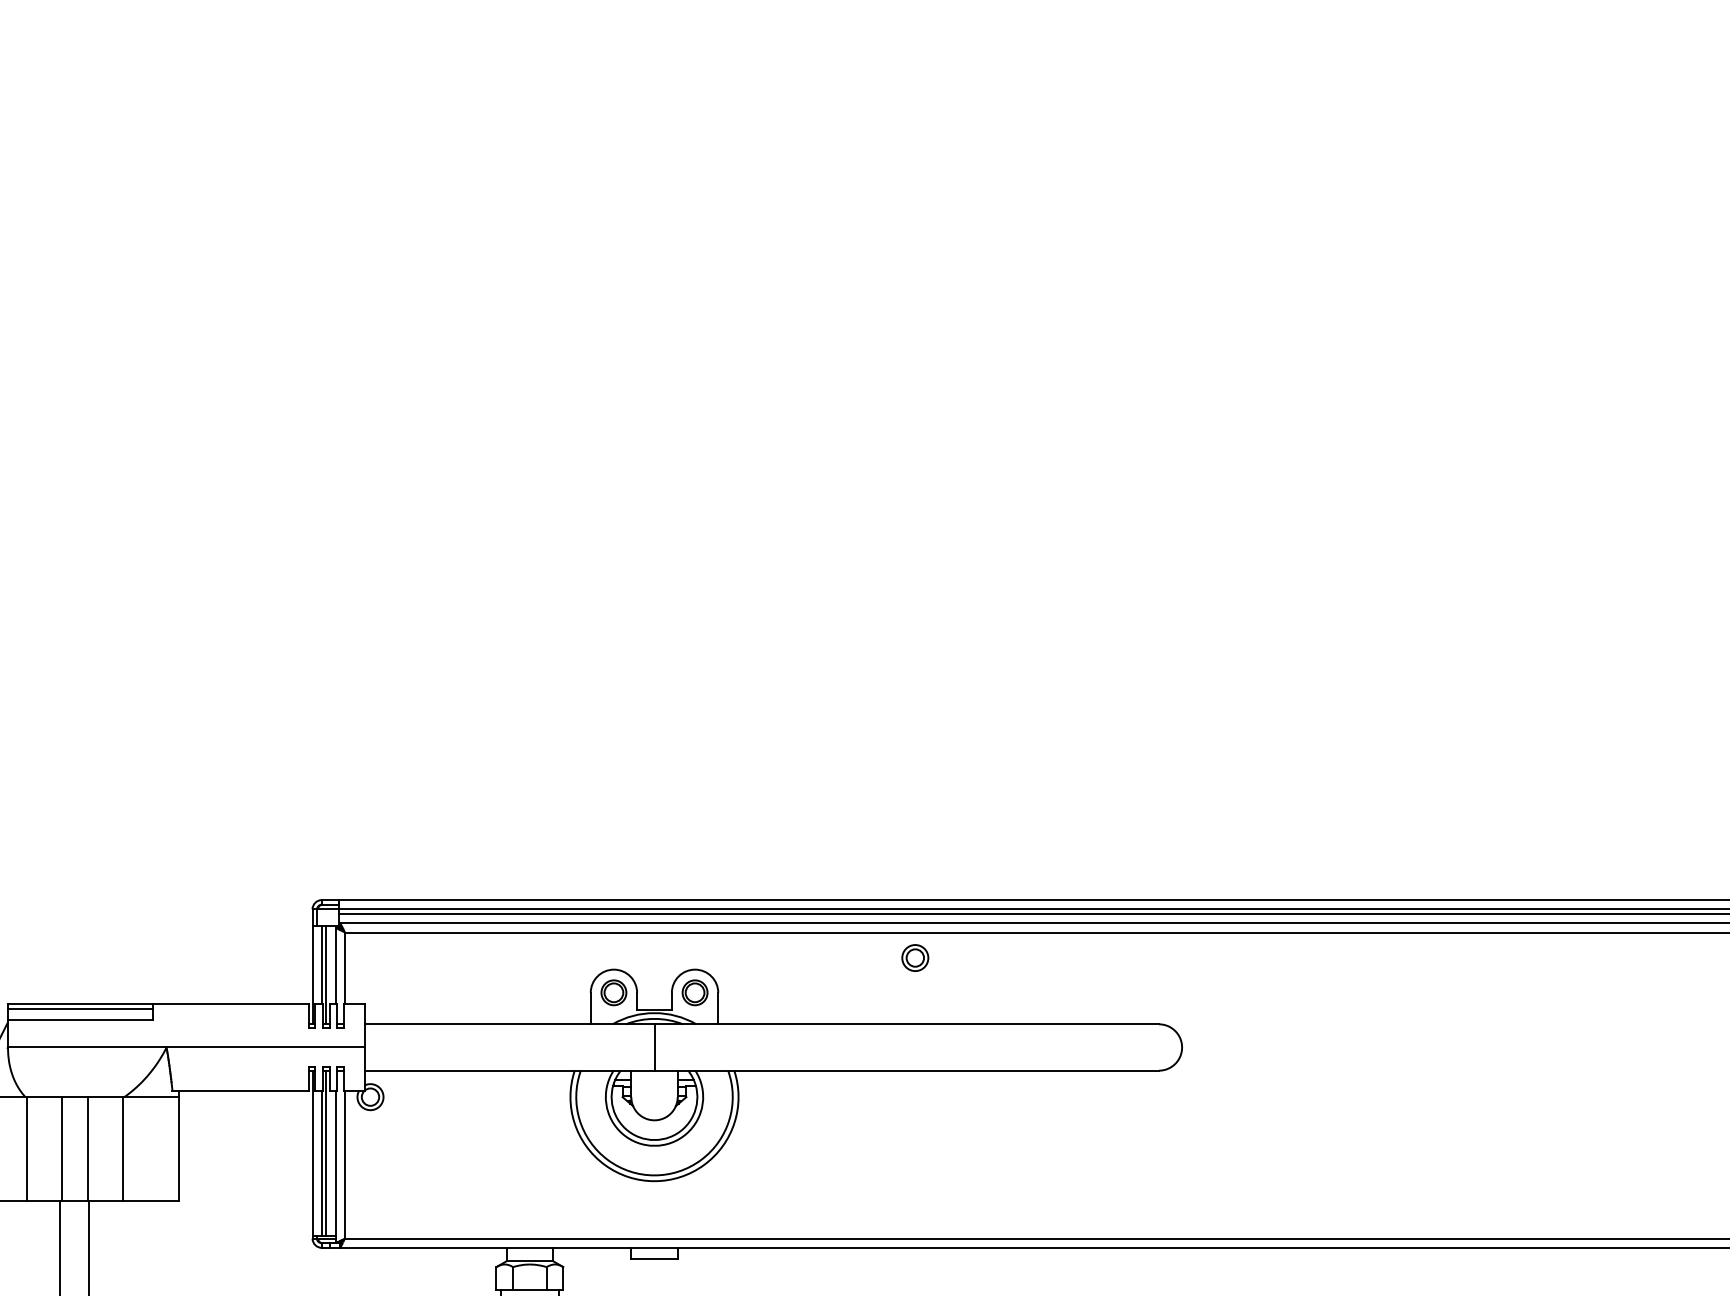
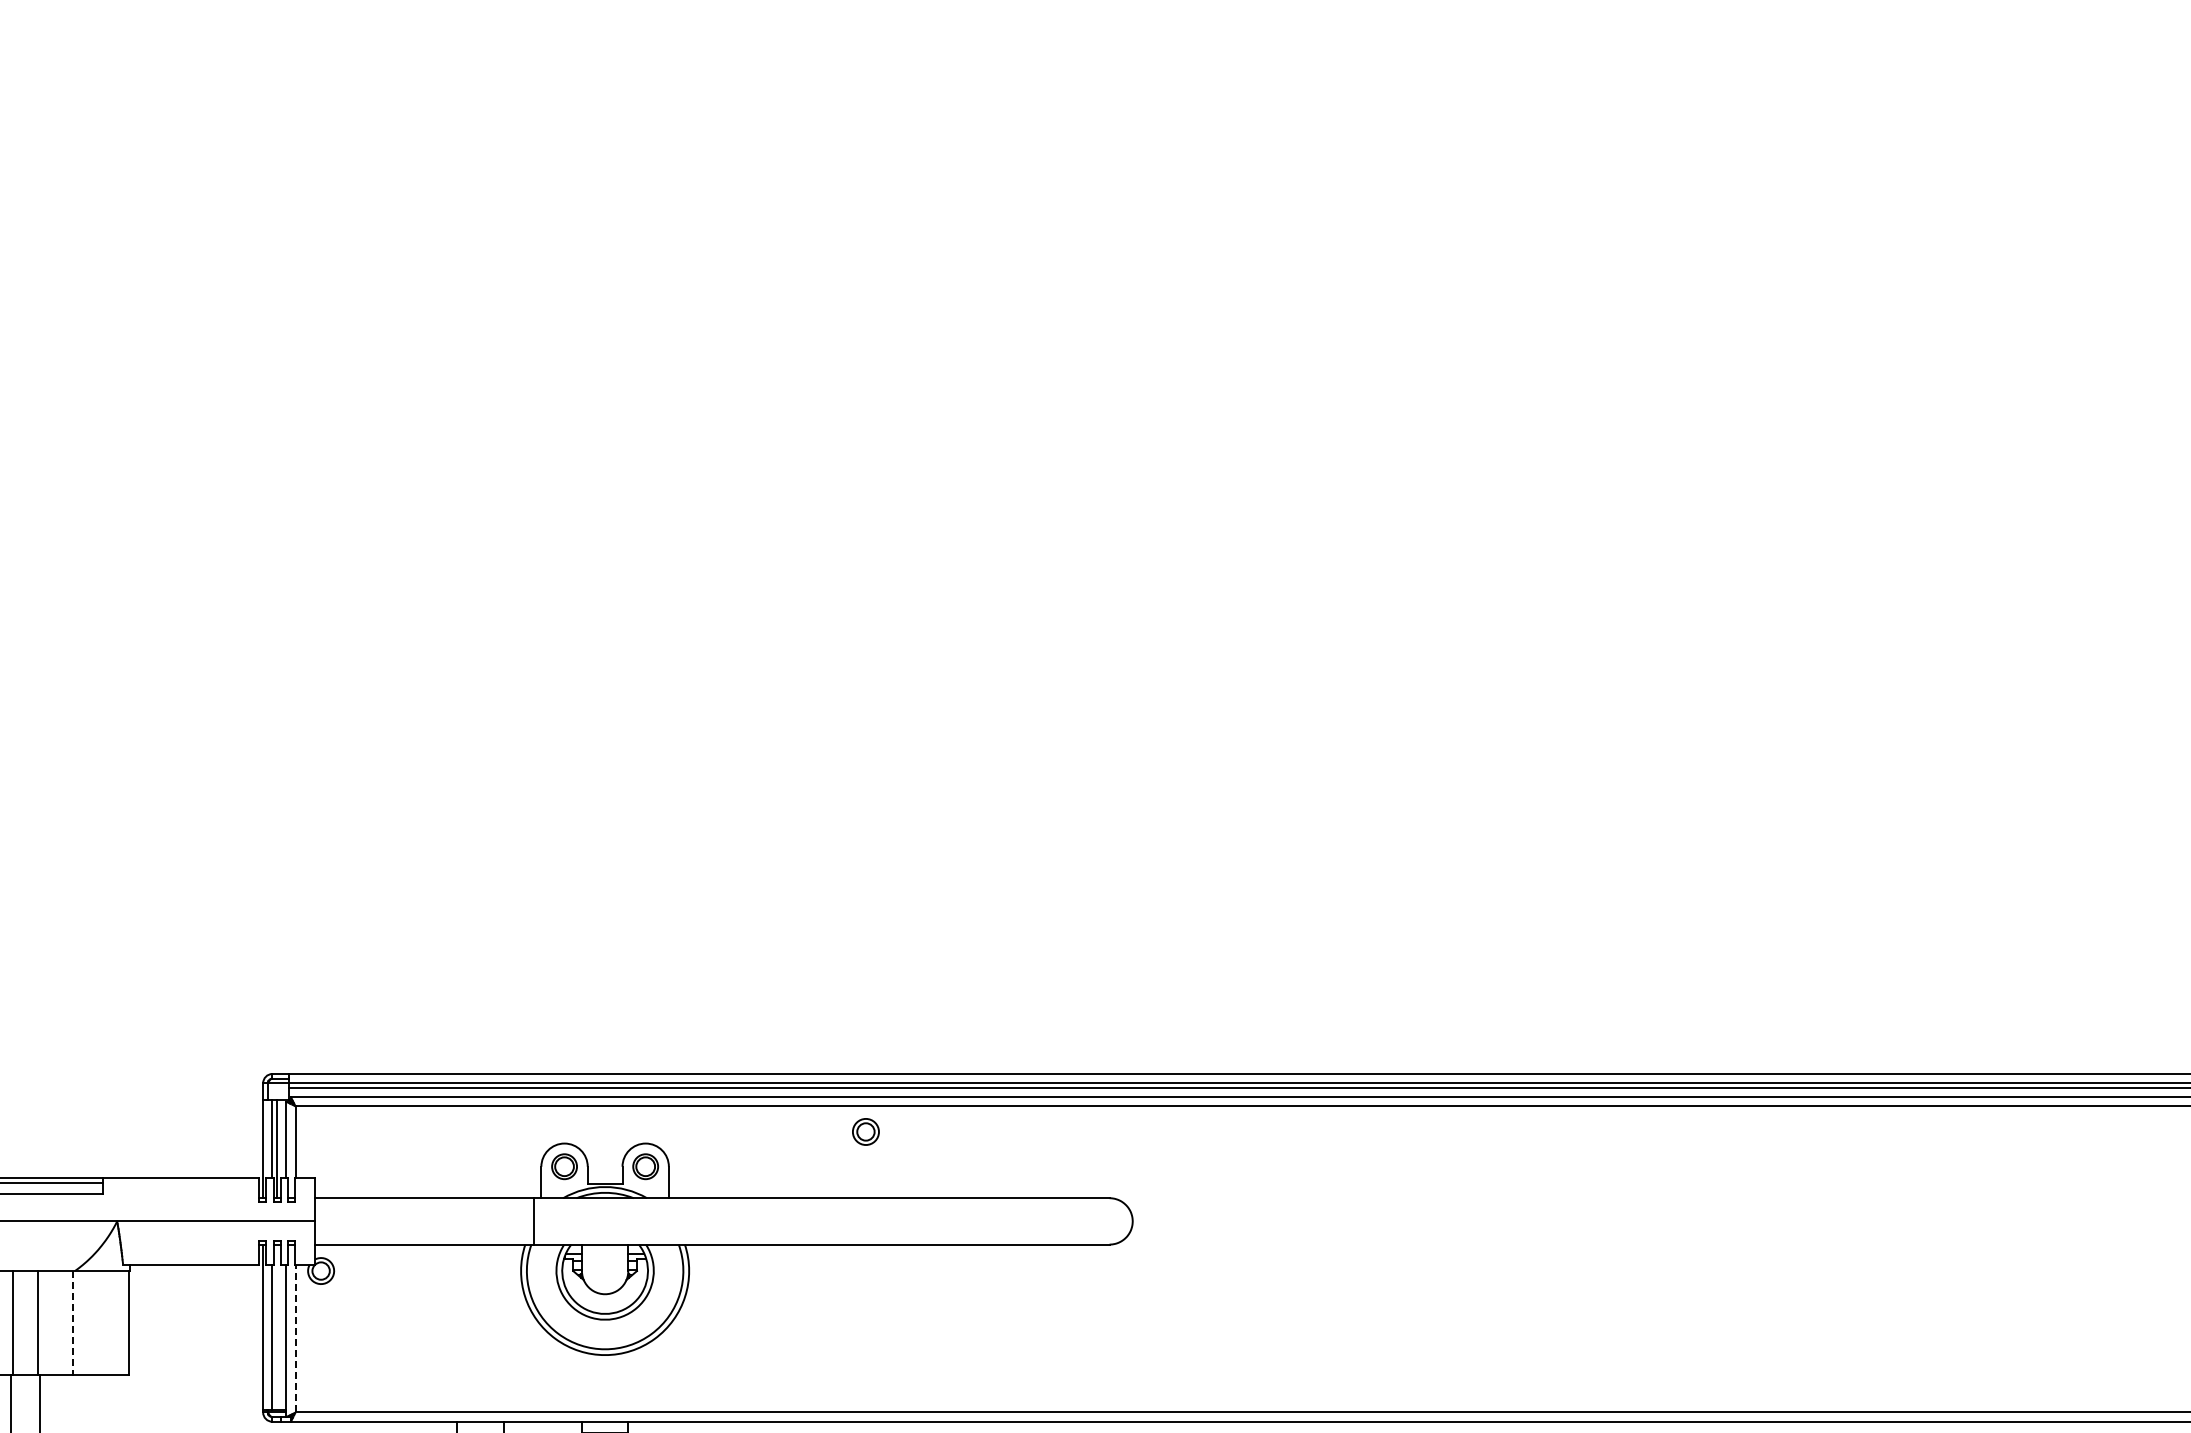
line: (654, 1047) -> (534, 1221), moved
line: (122, 1149) -> (73, 1323), solid -> dashed
line: (326, 1153) -> (277, 1327), removed
line: (344, 1164) -> (295, 1338), solid -> dashed

